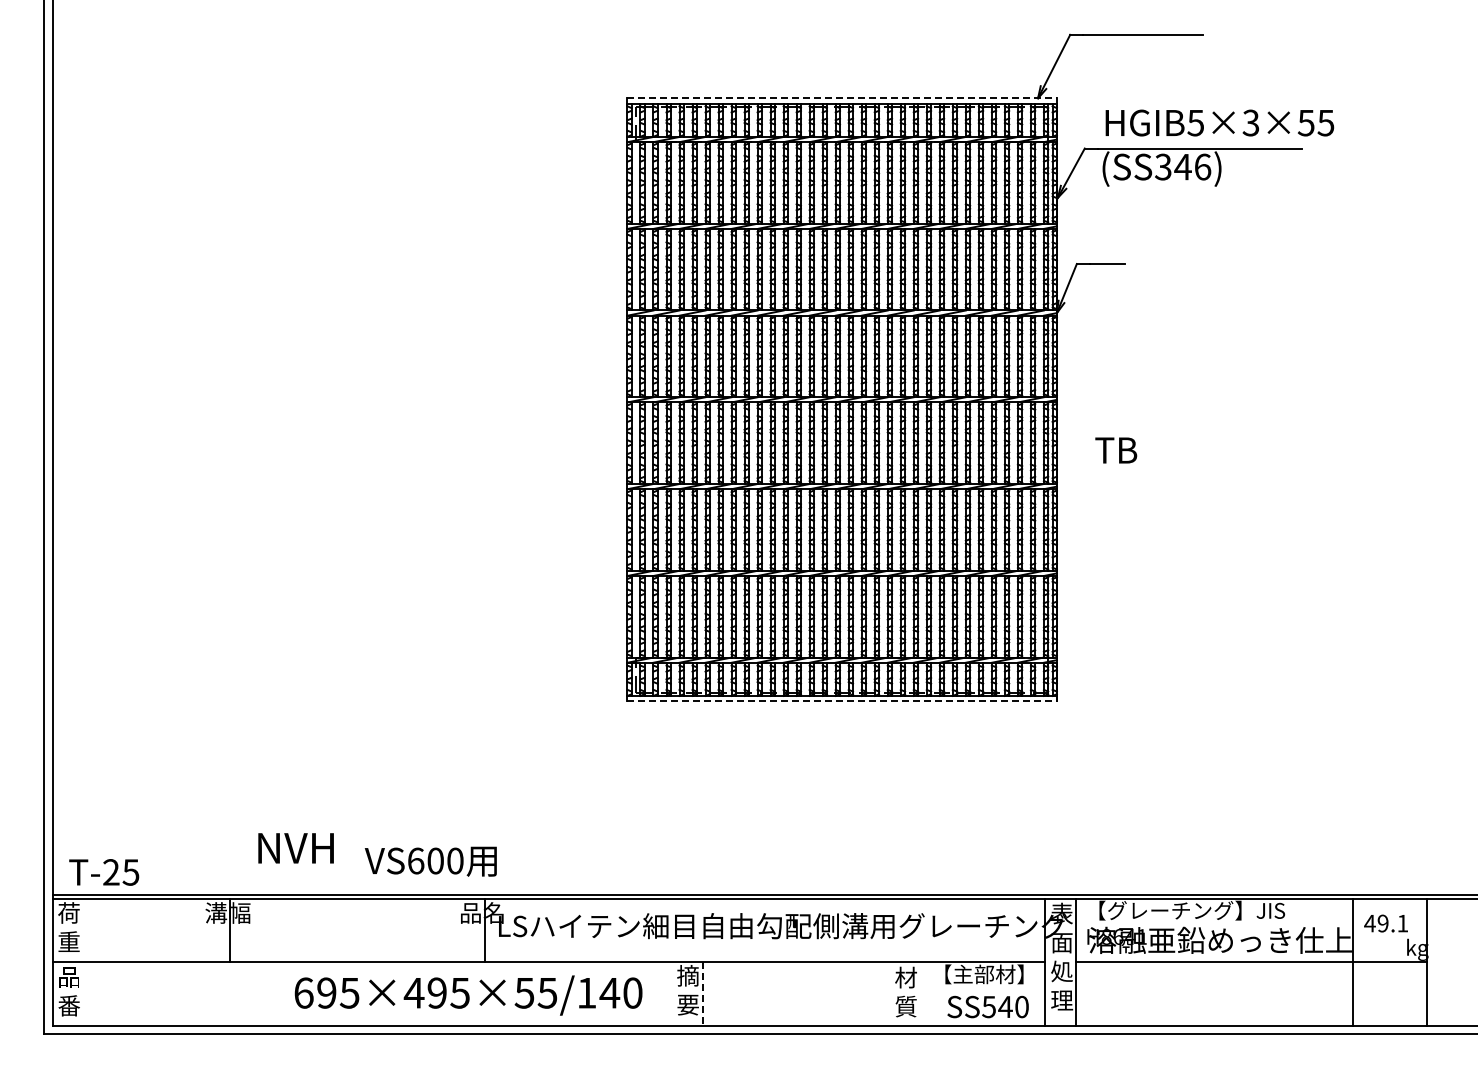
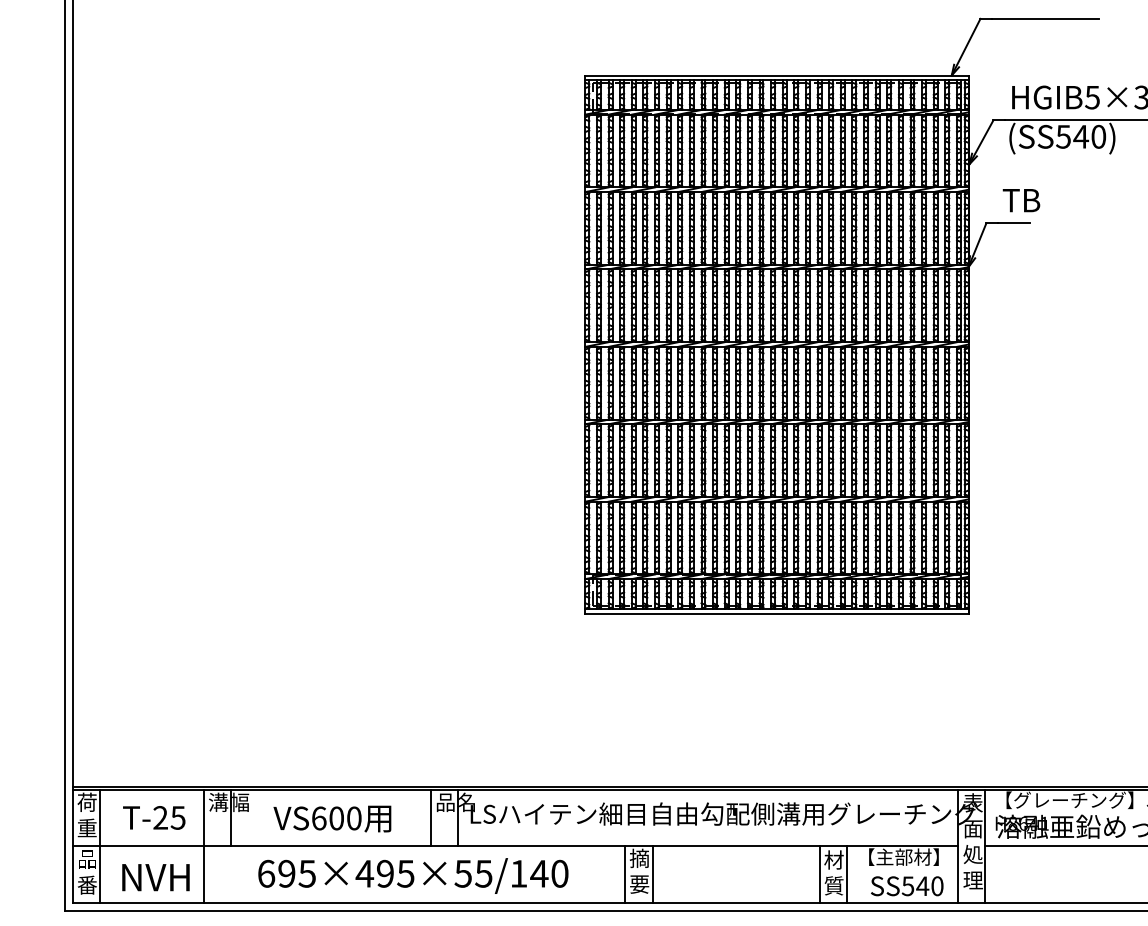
line: (842, 98) -> (777, 75), dashed -> solid
text: (1183, 166) -> (1081, 136), (SS346) -> (SS540)
text: (1116, 450) -> (1021, 200), moved
line: (842, 701) -> (777, 613), dashed -> solid
text: (295, 848) -> (155, 877), moved
text: (430, 861) -> (332, 818), moved
text: (104, 872) -> (154, 817), moved
line: (454, 930) -> (431, 817), added
line: (83, 962) -> (100, 846), added
line: (199, 962) -> (203, 846), added
line: (672, 993) -> (625, 874), added
line: (702, 993) -> (652, 874), dashed -> solid
line: (890, 993) -> (820, 874), added
line: (920, 993) -> (846, 874), added
text: (468, 995) -> (413, 875), moved

